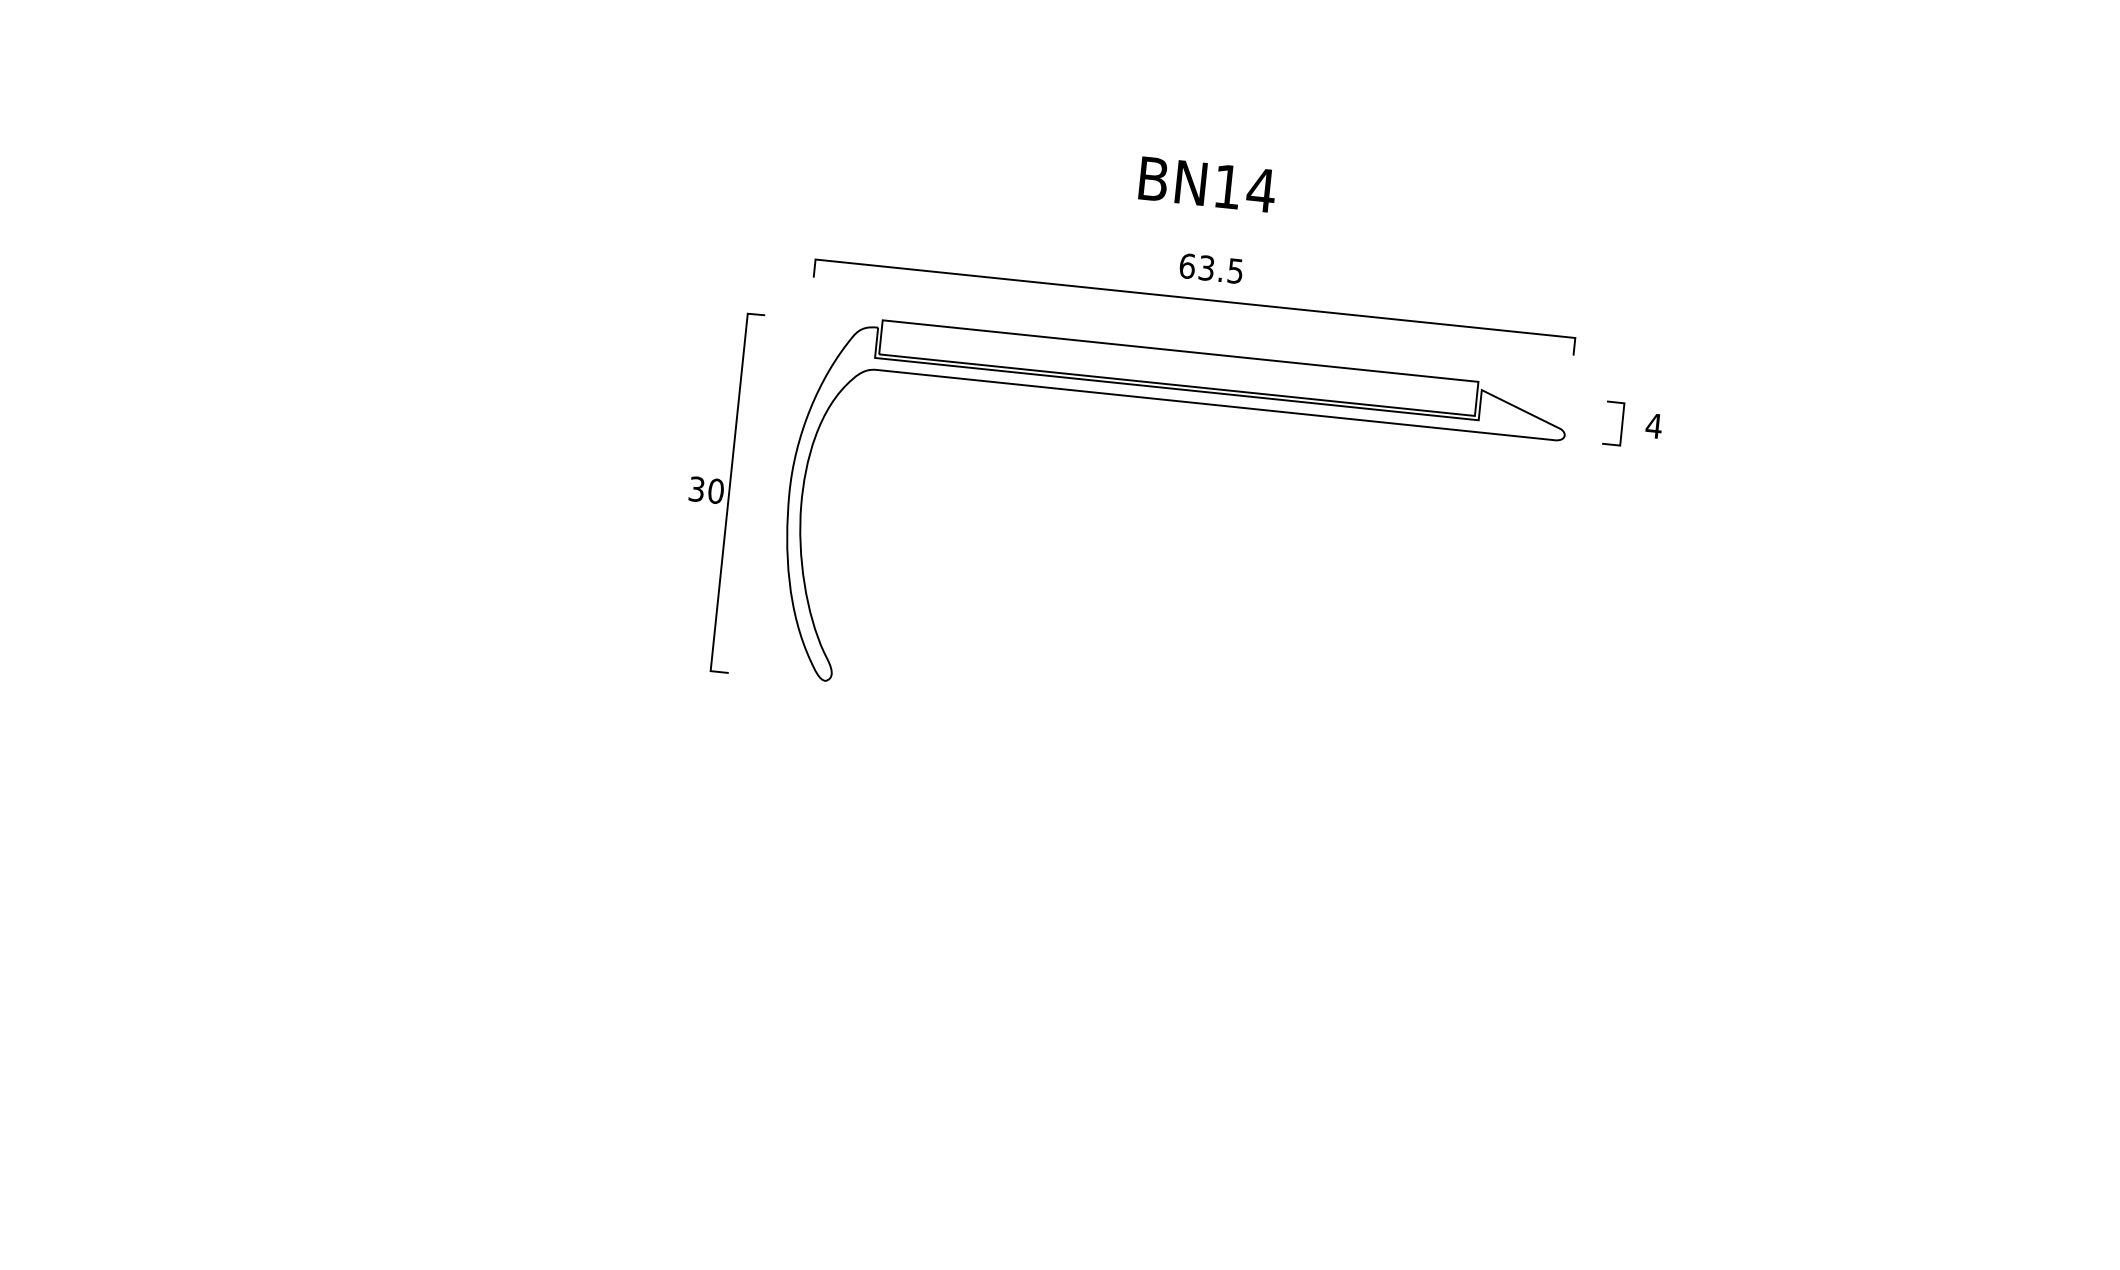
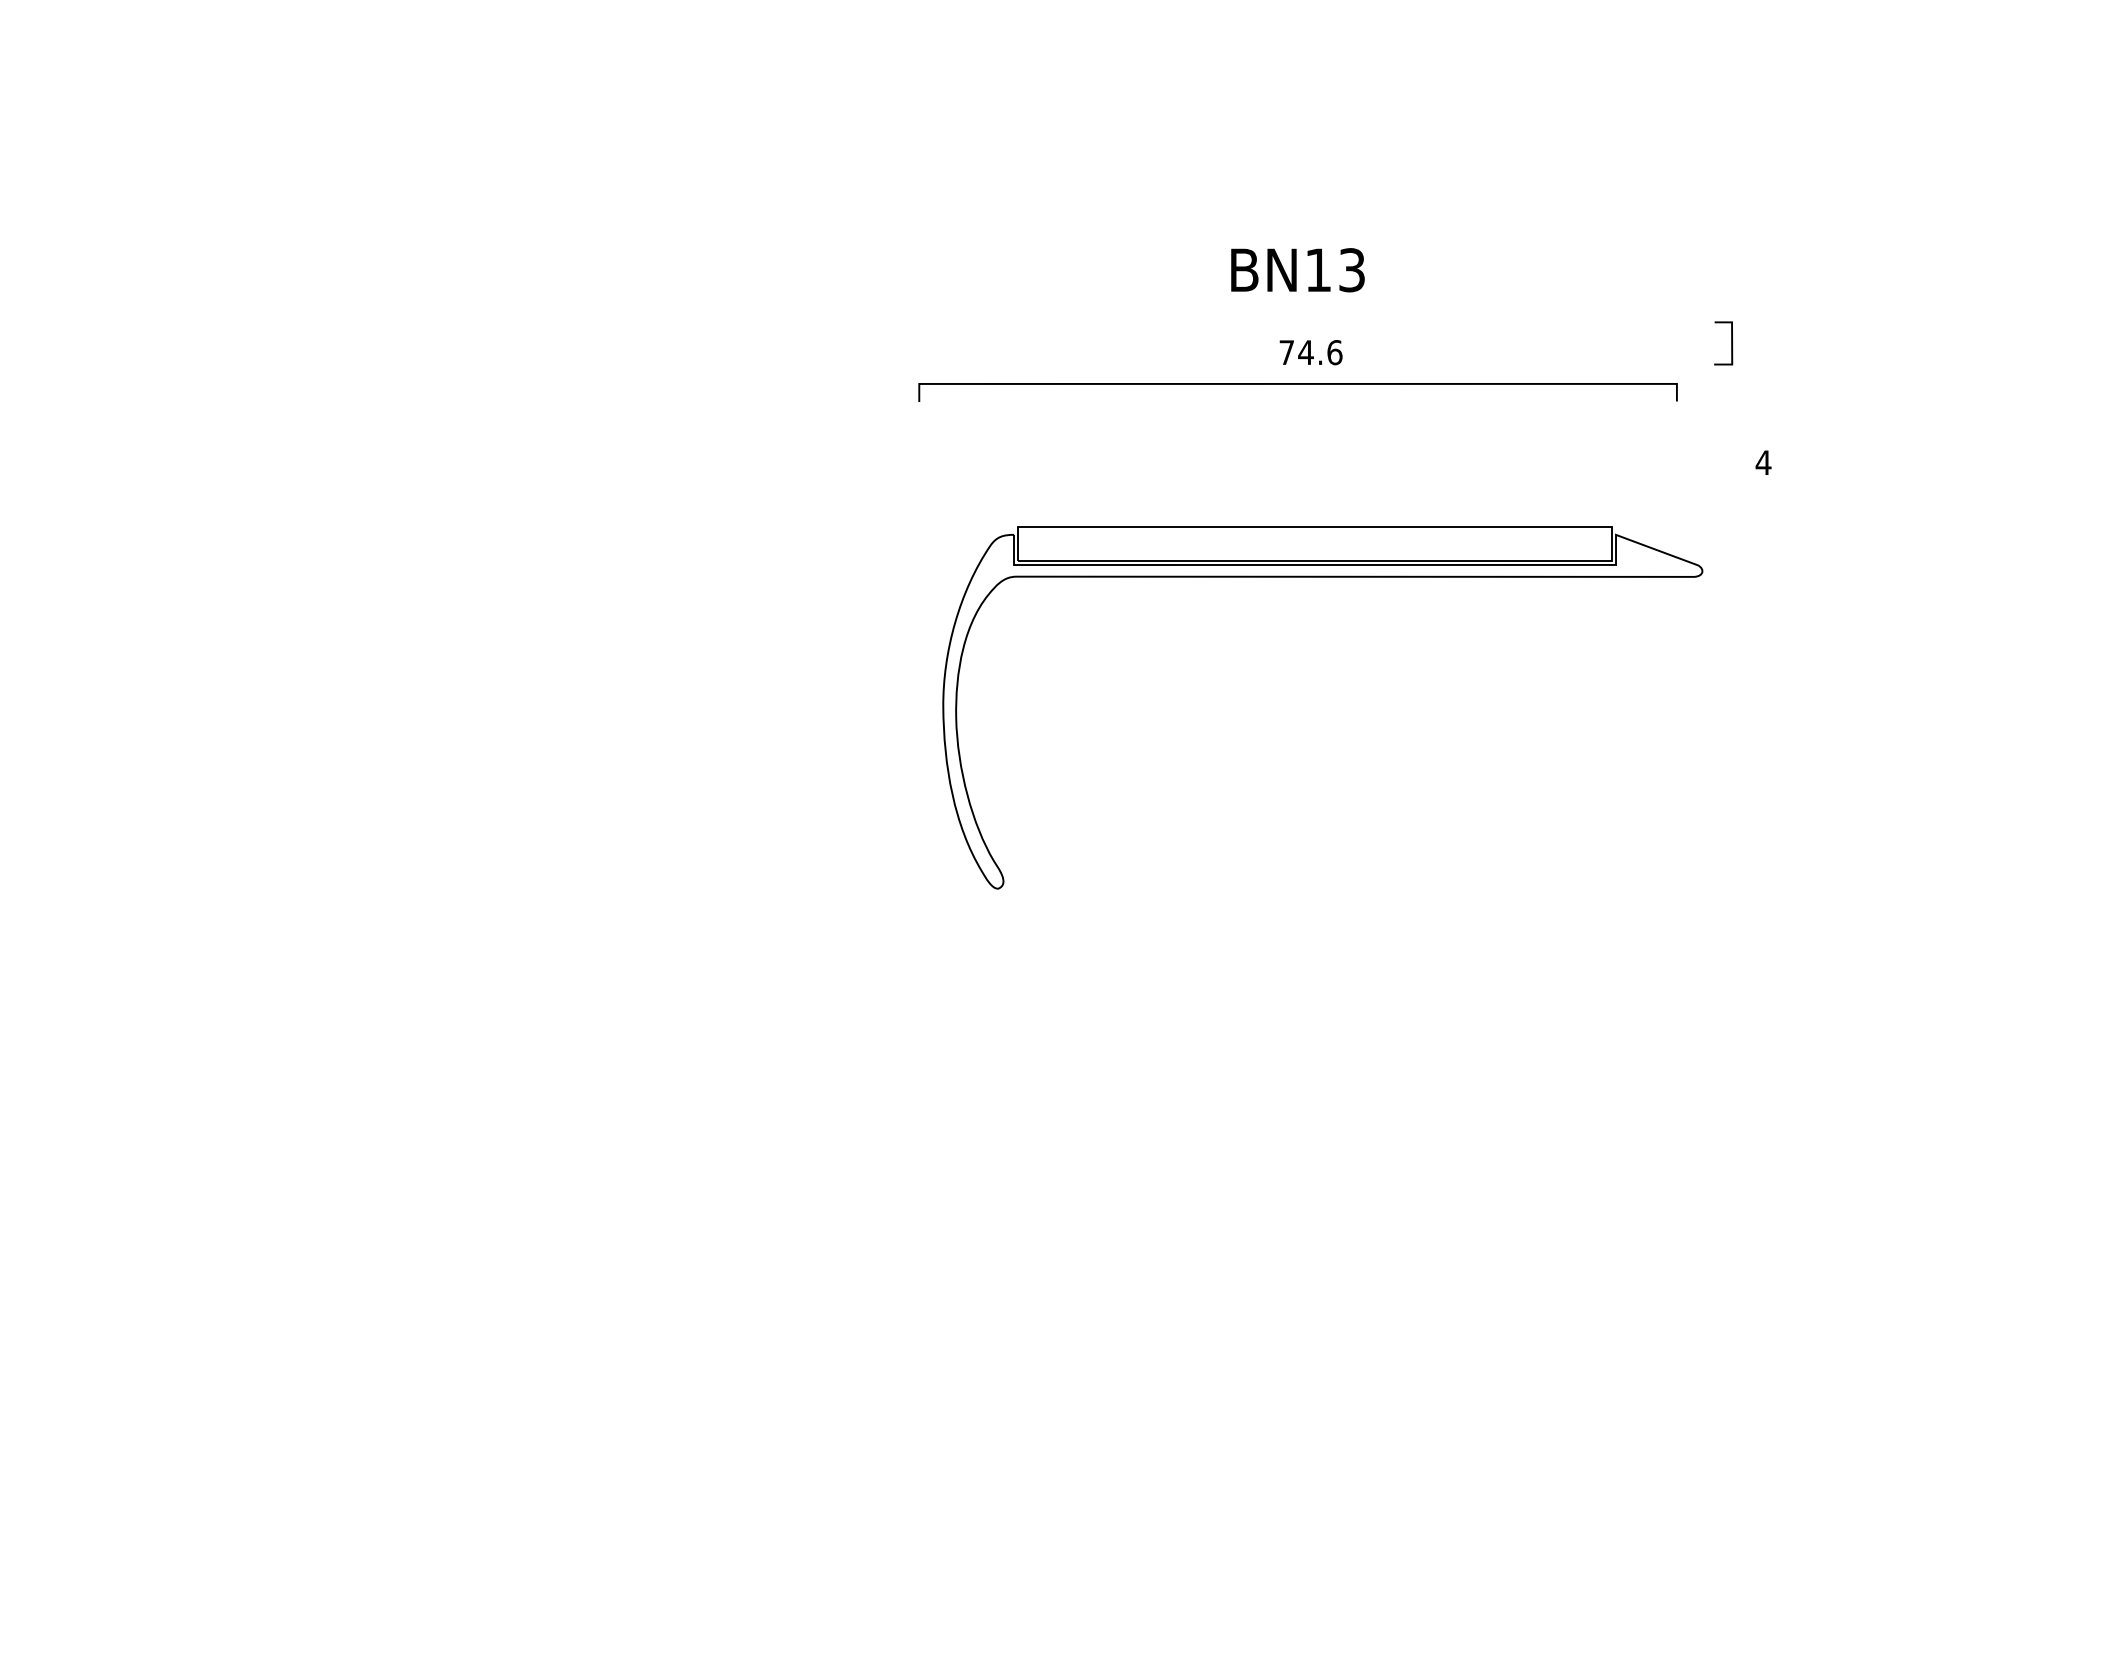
text: (1261, 190) -> (1352, 270), BN14 -> BN13
text: (1211, 268) -> (1310, 352), 63.5 -> 74.6
part: (1183, 402) -> (1322, 577), moved
curve: (1621, 424) -> (1731, 343), moved
part: (717, 491) -> (846, 622), removed

